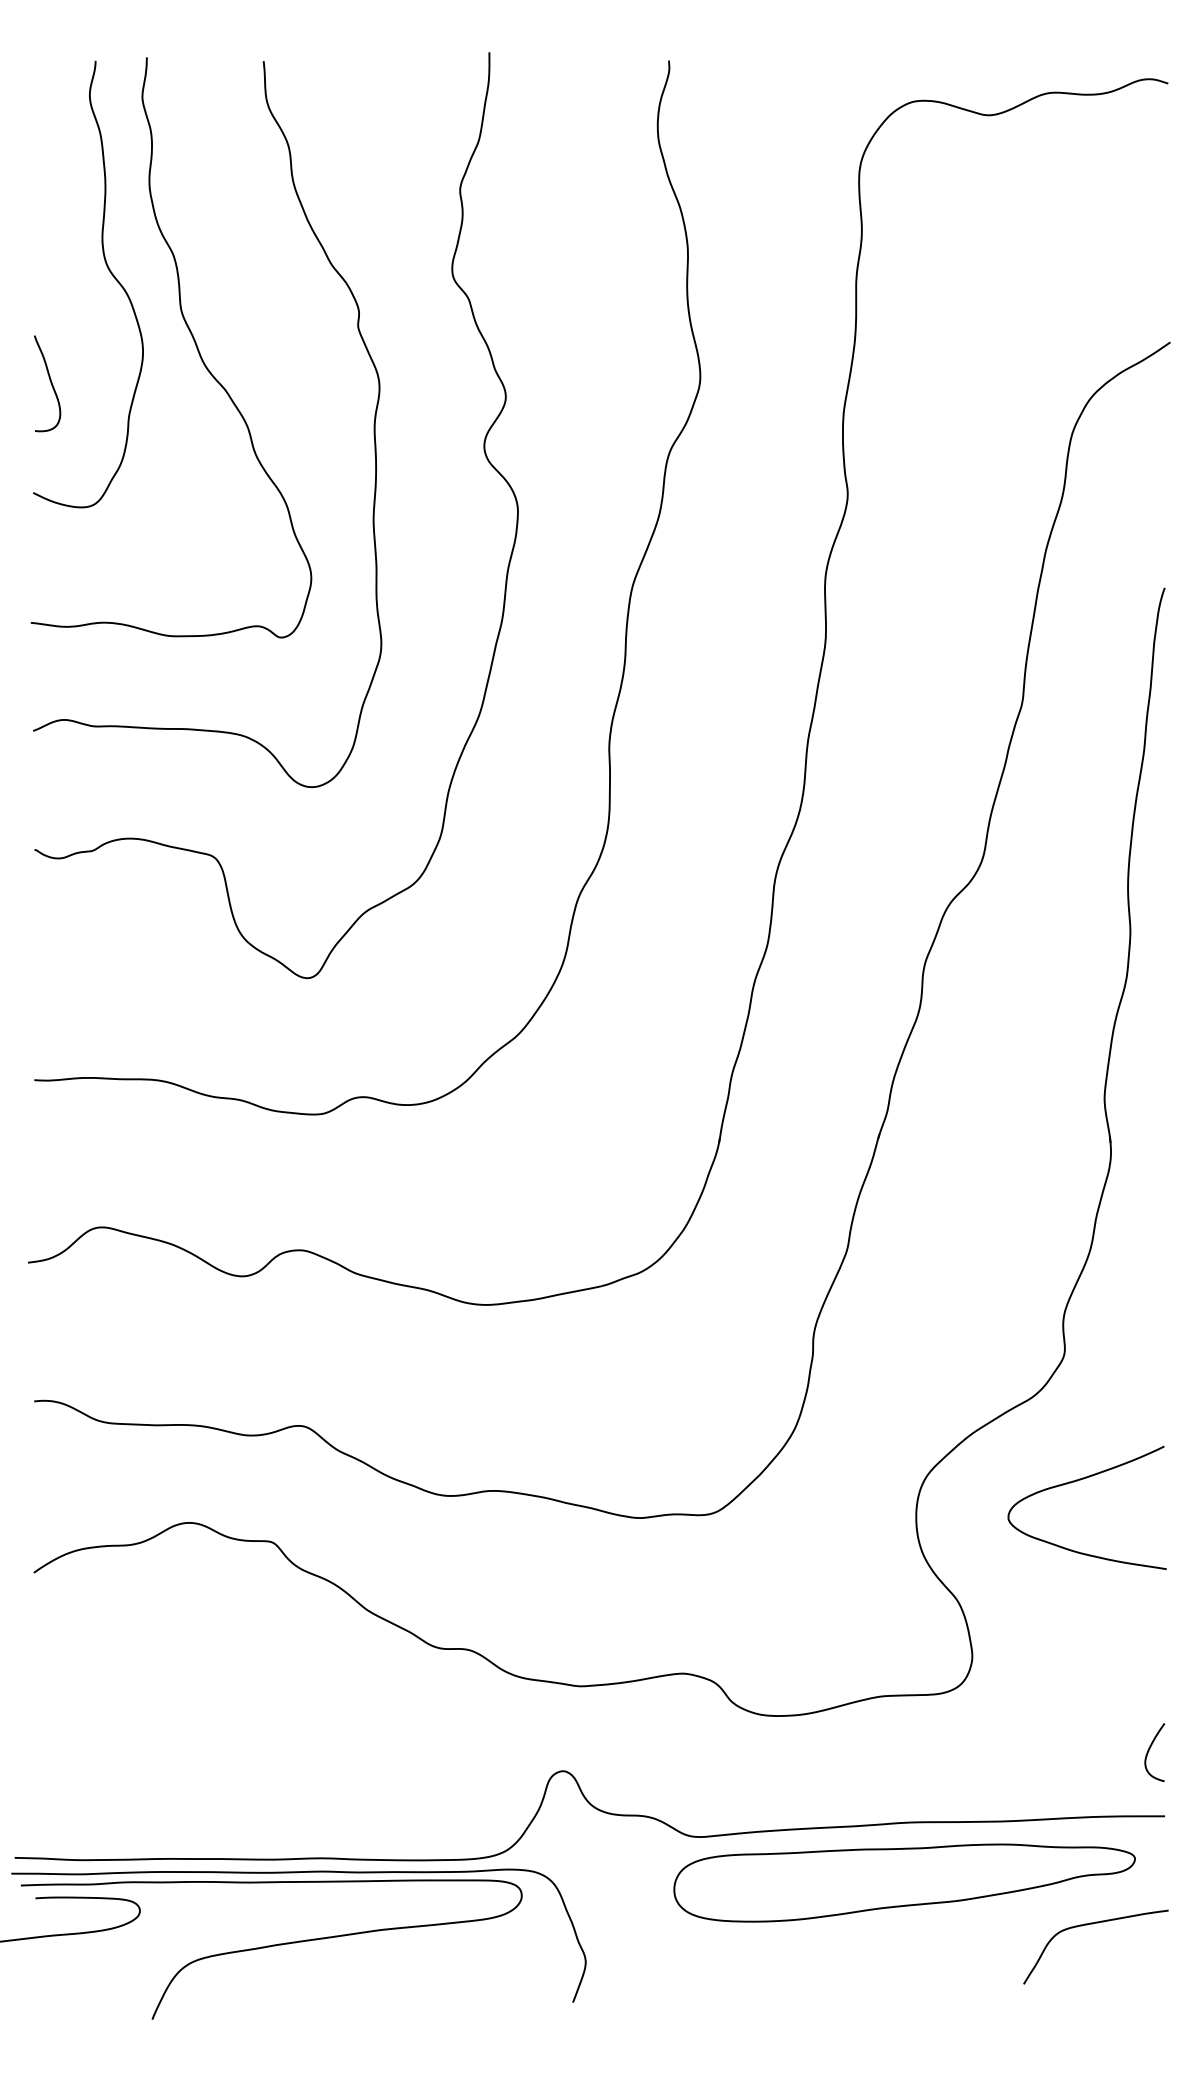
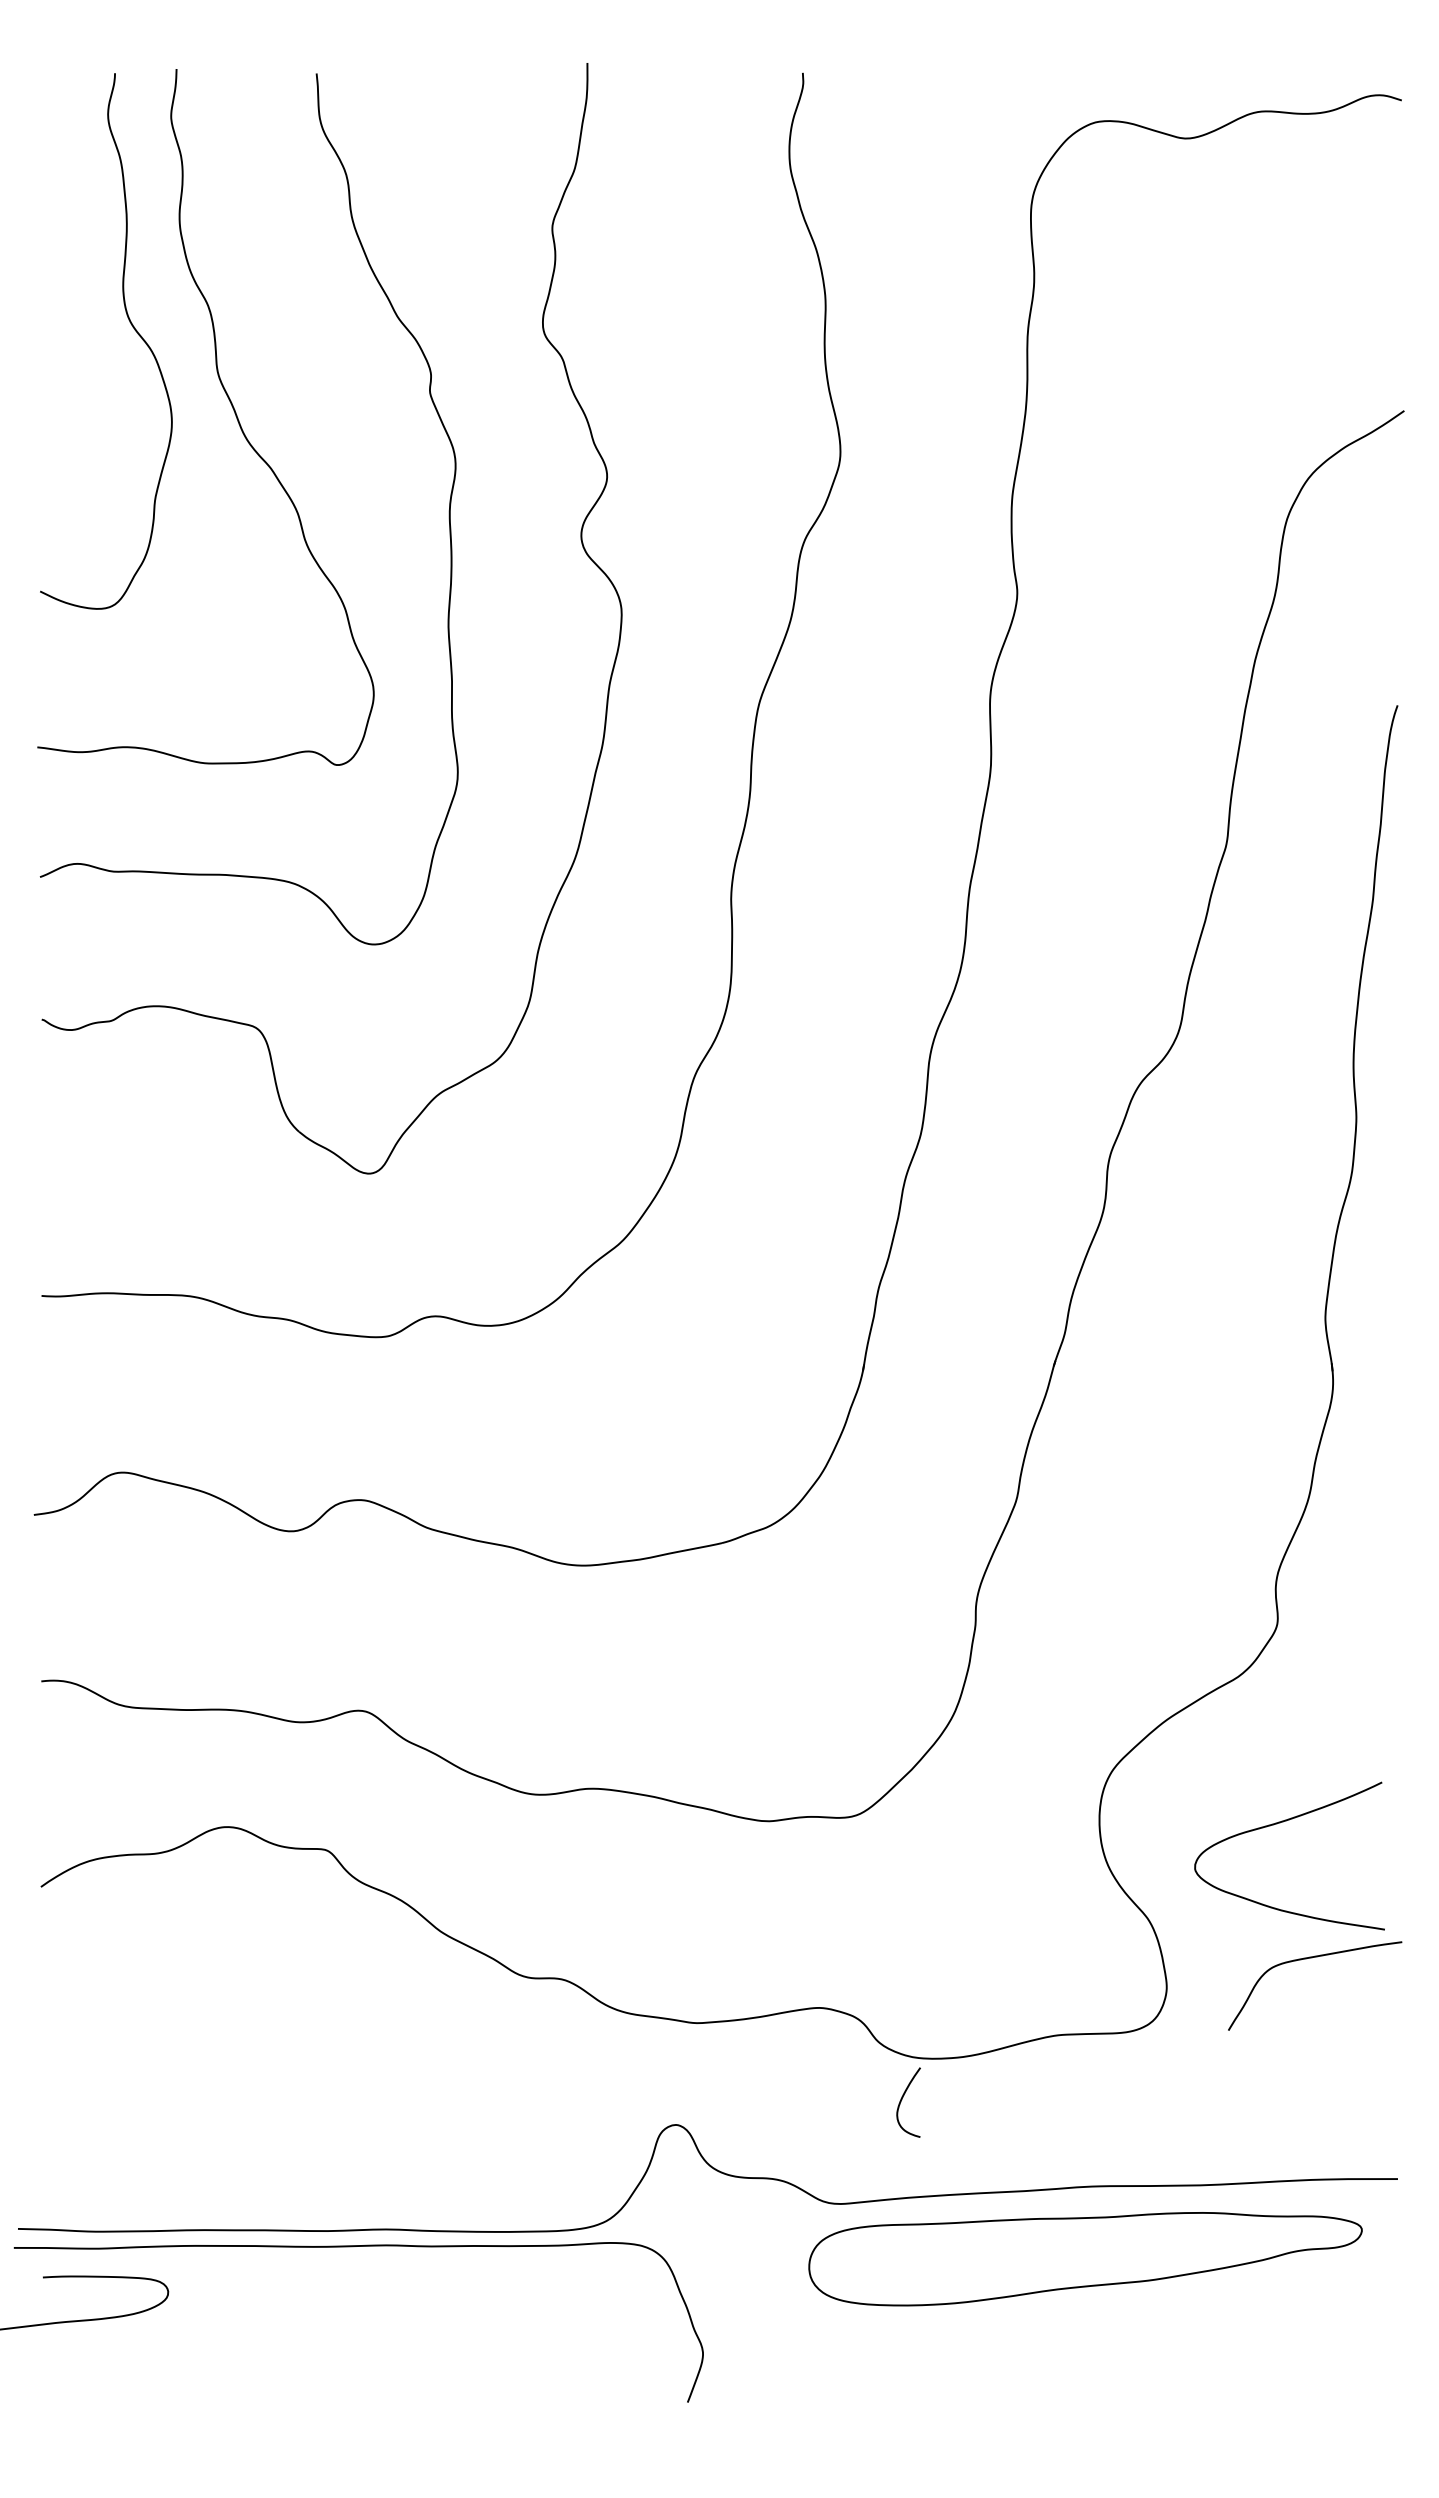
curve: (50, 382) -> (60, 458), removed
curve: (1079, 1480) -> (1280, 1823), moved
curve: (1149, 1749) -> (902, 2099), moved
curve: (1093, 1924) -> (1312, 1958), moved
curve: (271, 1946) -> (326, 2335), removed

